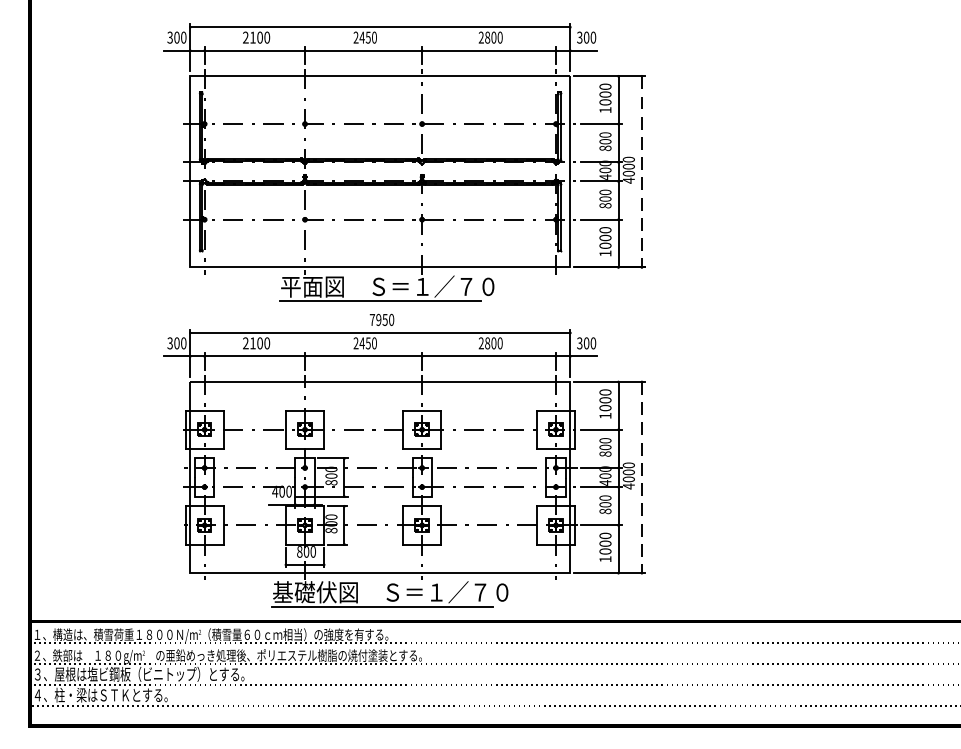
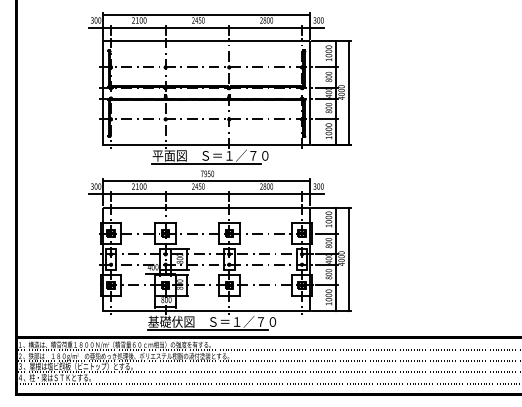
line: (641, 172) -> (348, 93), dashed -> solid
line: (641, 477) -> (348, 259), dashed -> solid

